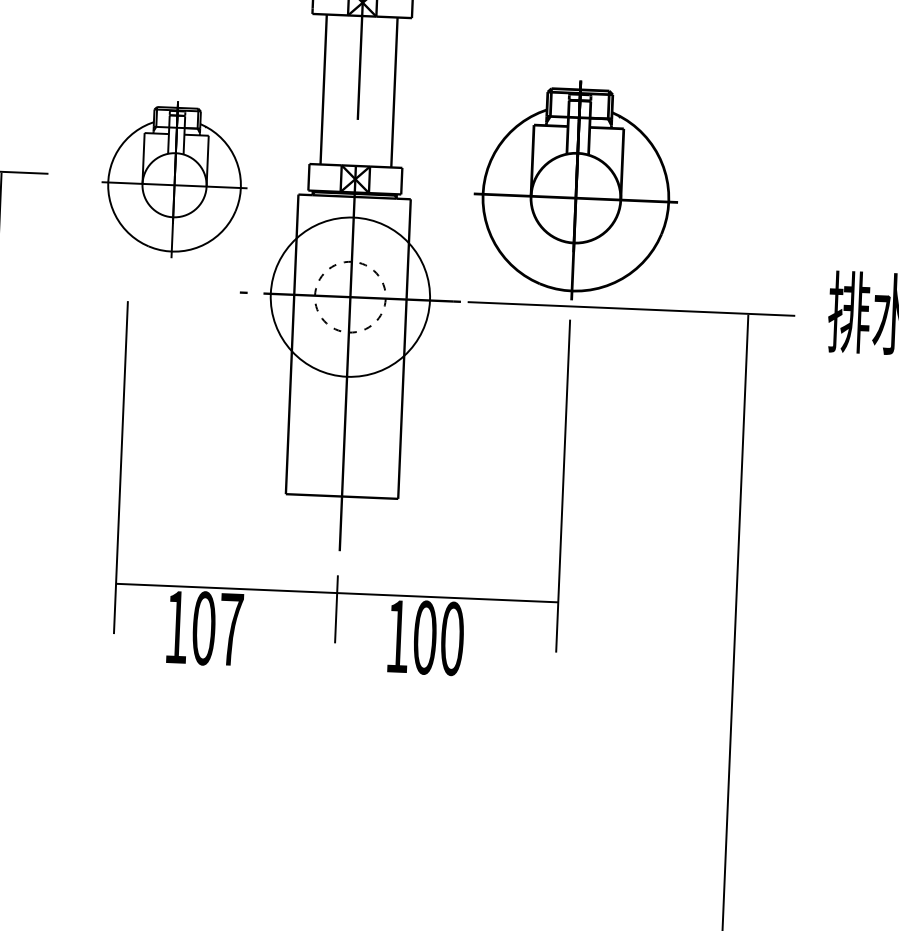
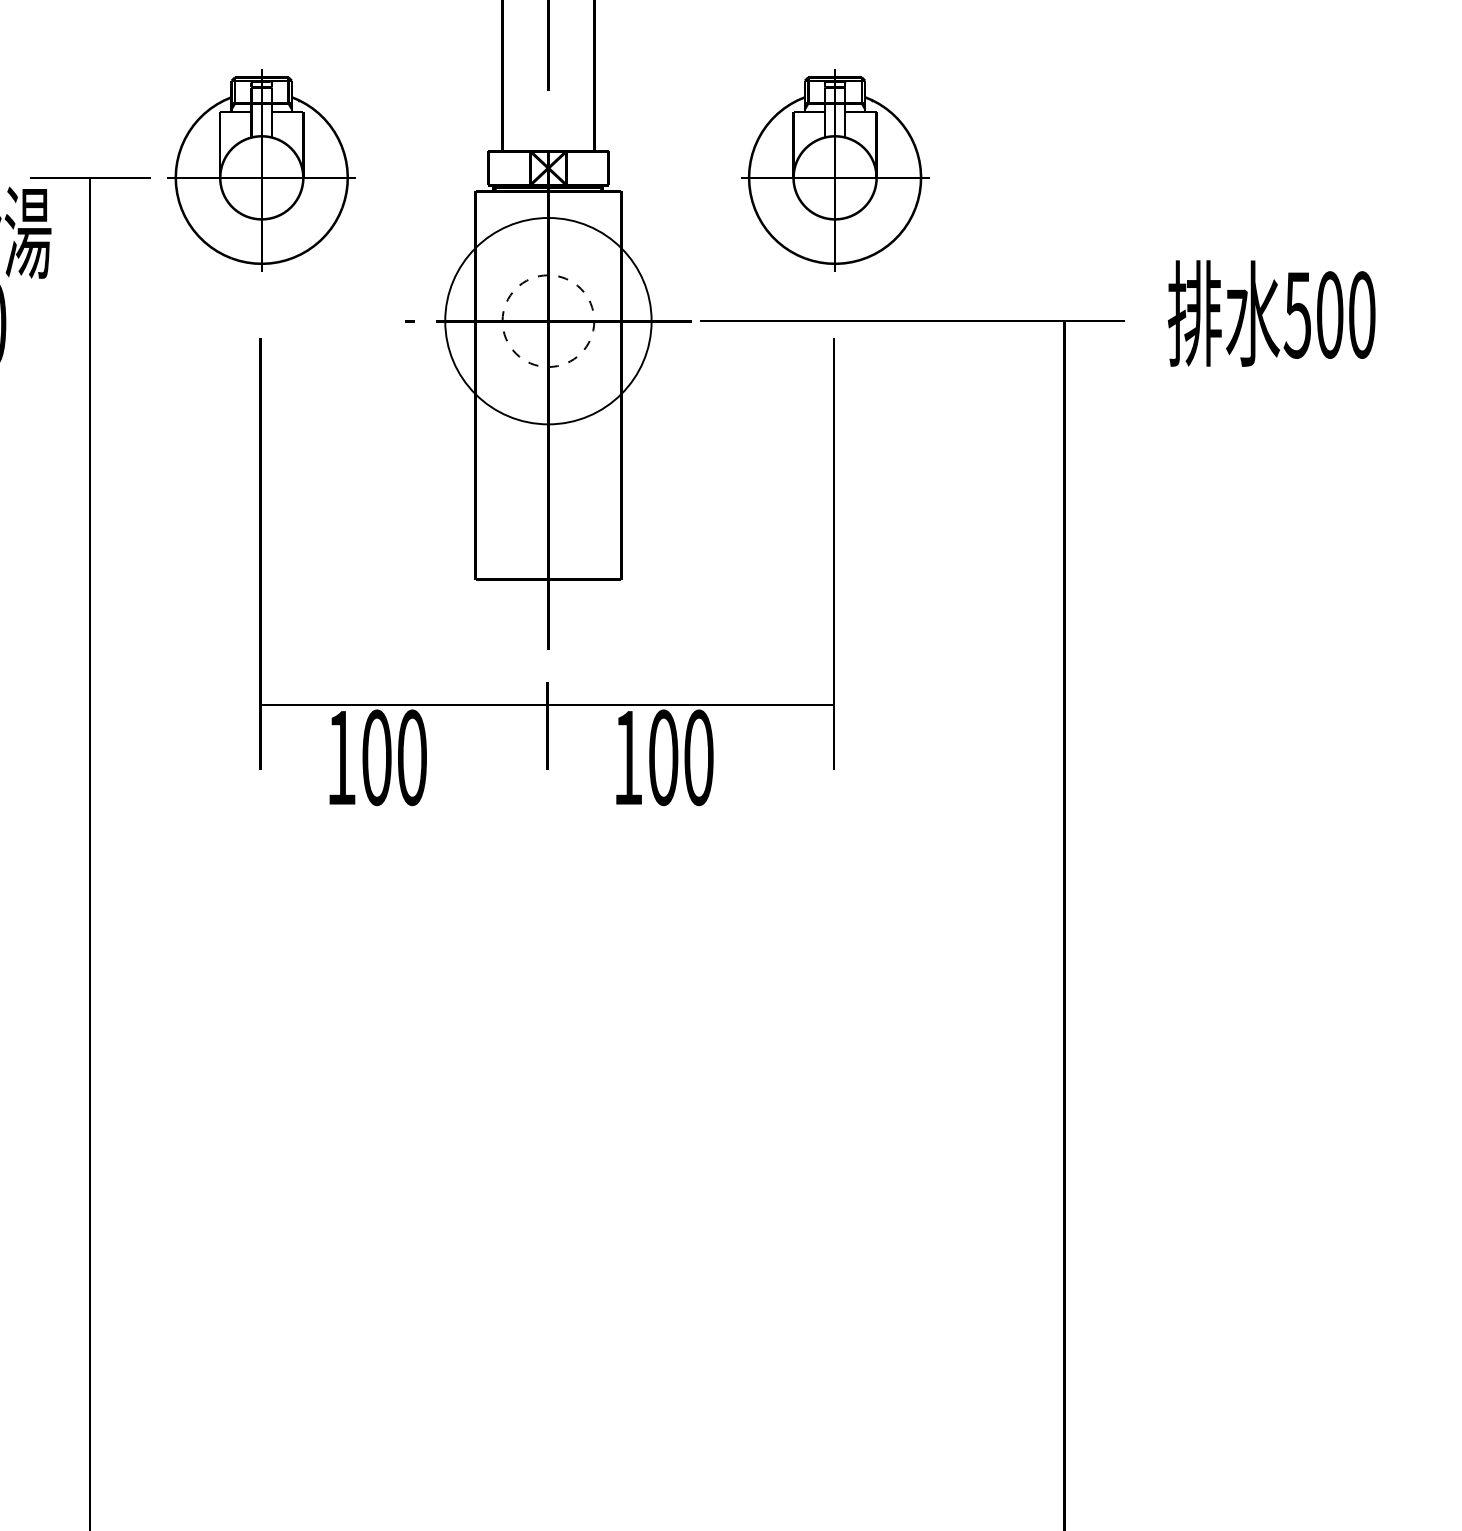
part: (174, 179) -> (261, 170), moved
part: (576, 190) -> (835, 170), size x0.71
text: (231, 629) -> (412, 757), 107 -> 100

